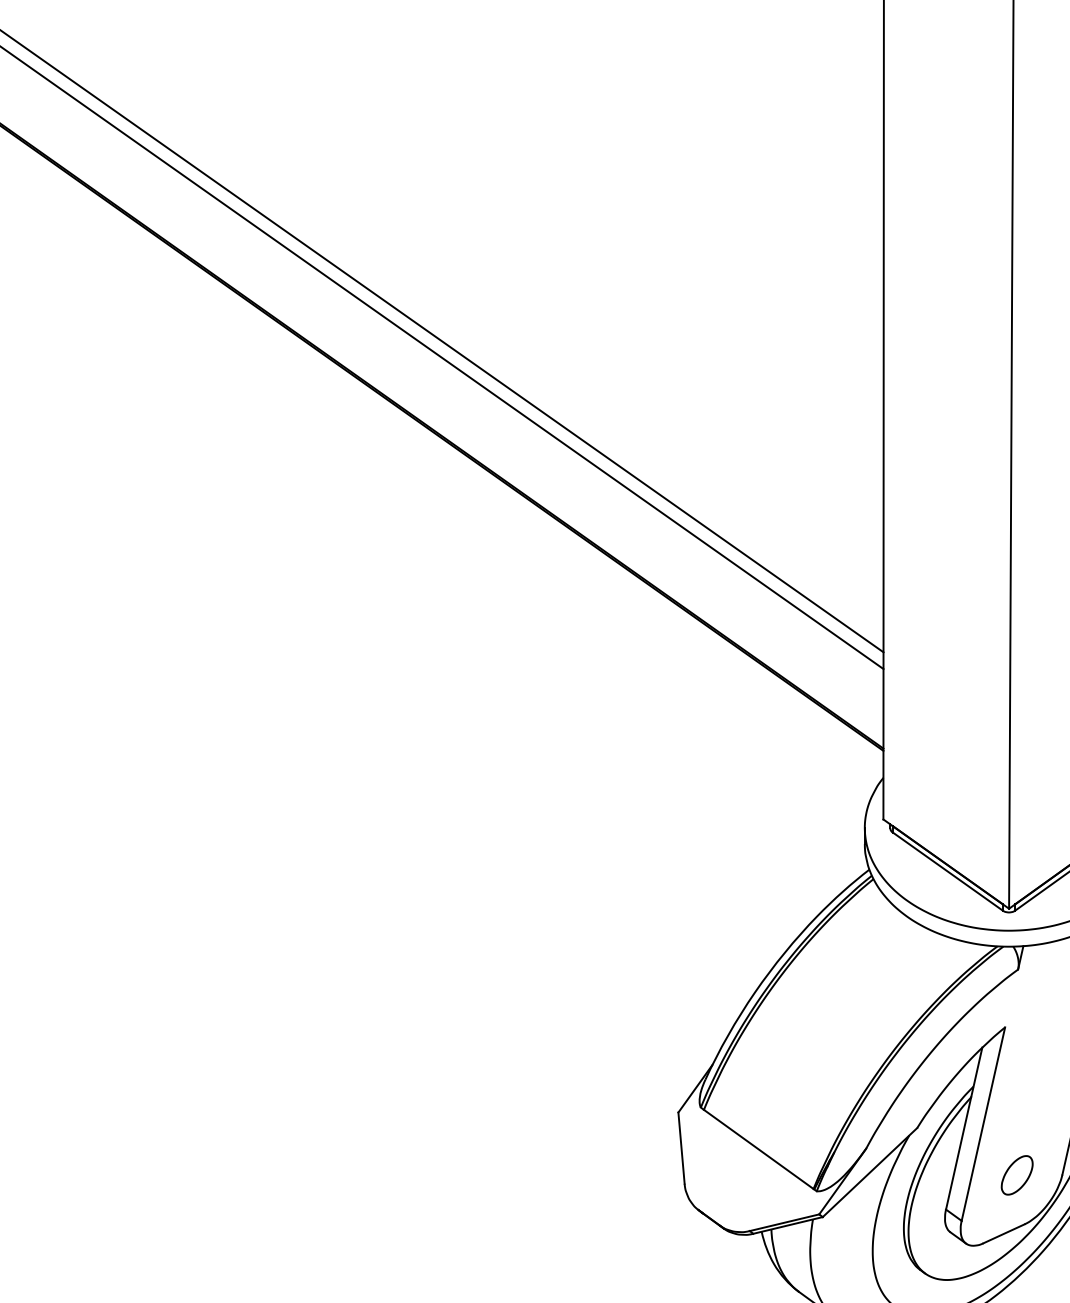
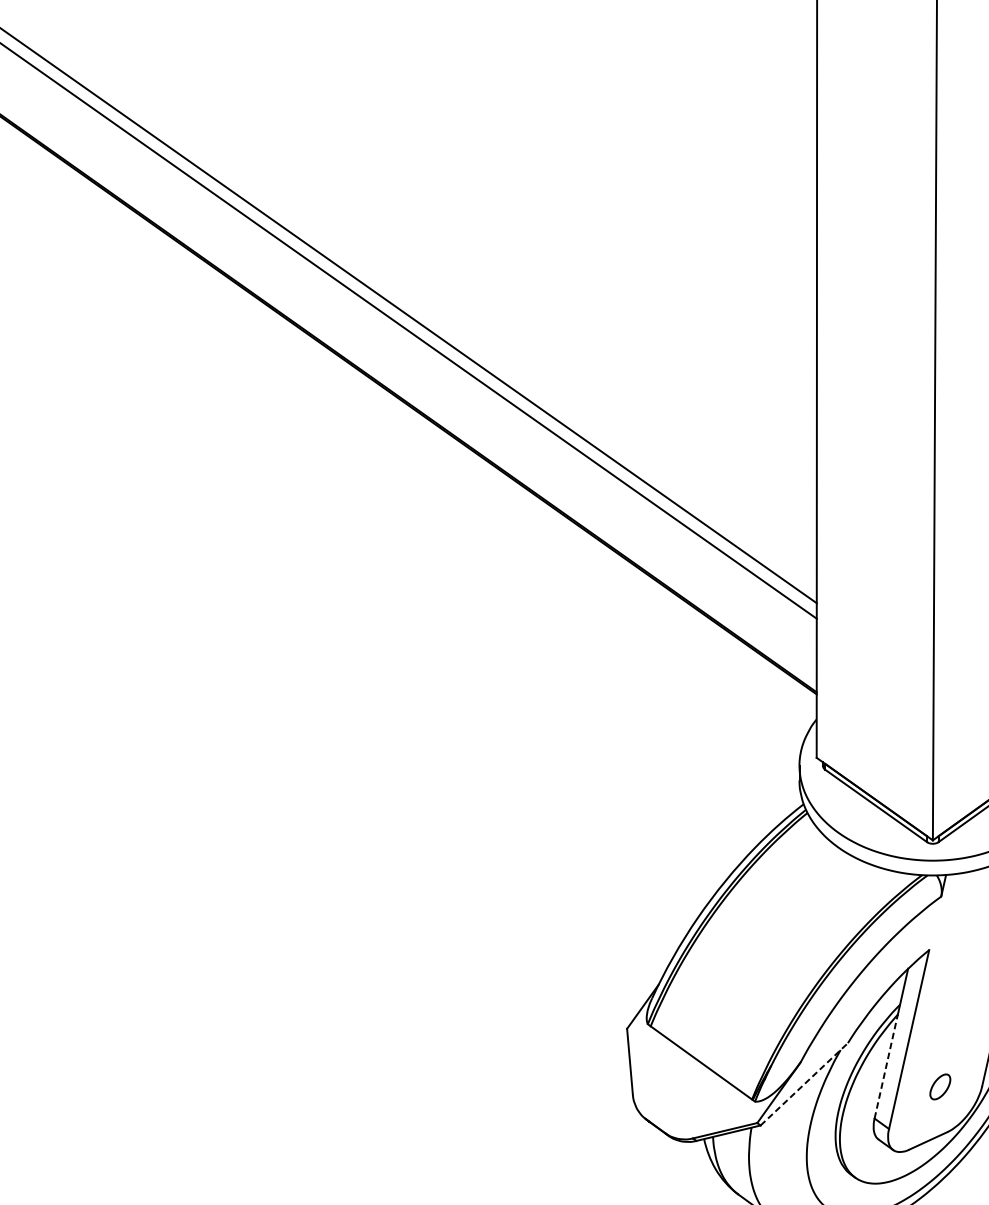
line: (958, 1153) -> (886, 1066), solid -> dashed
line: (870, 1172) -> (804, 1084), solid -> dashed
part: (1016, 1175) -> (939, 1087), size x0.7

